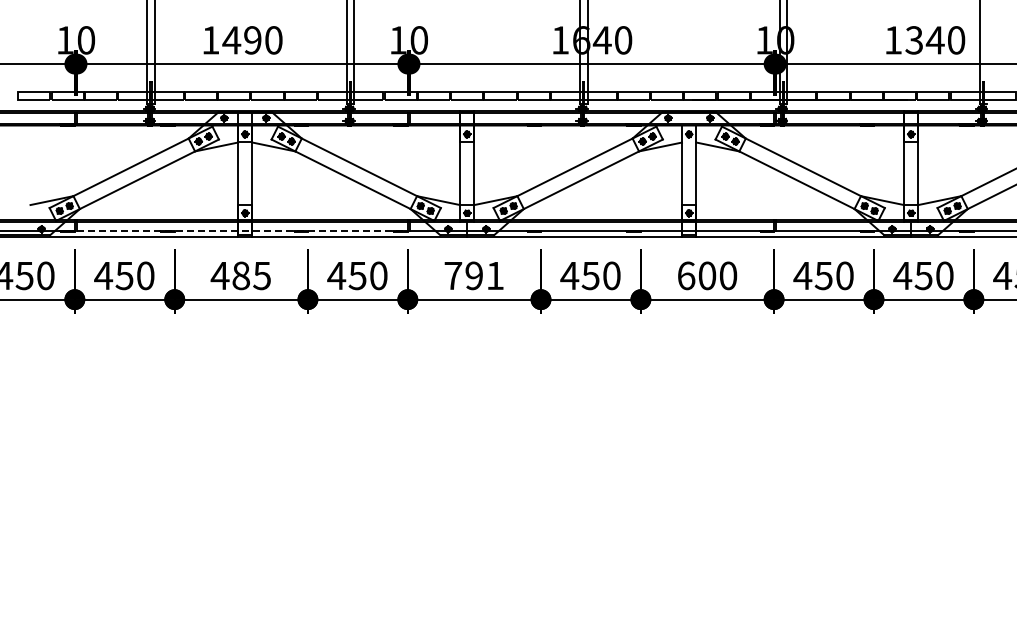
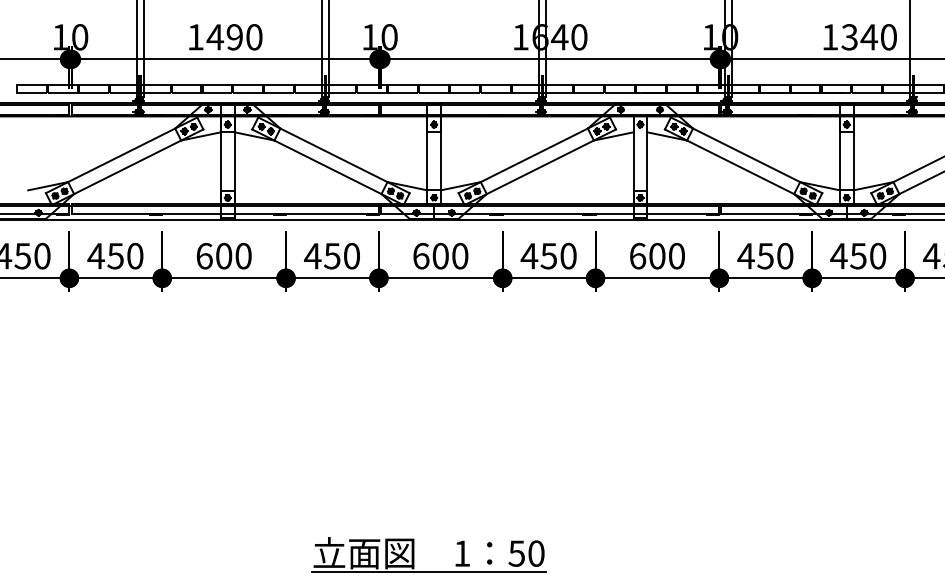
line: (242, 230) -> (225, 214), dashed -> solid
text: (240, 275) -> (223, 255), 485 -> 600
text: (473, 275) -> (439, 255), 791 -> 600
part: (445, 596) -> (413, 554), added

